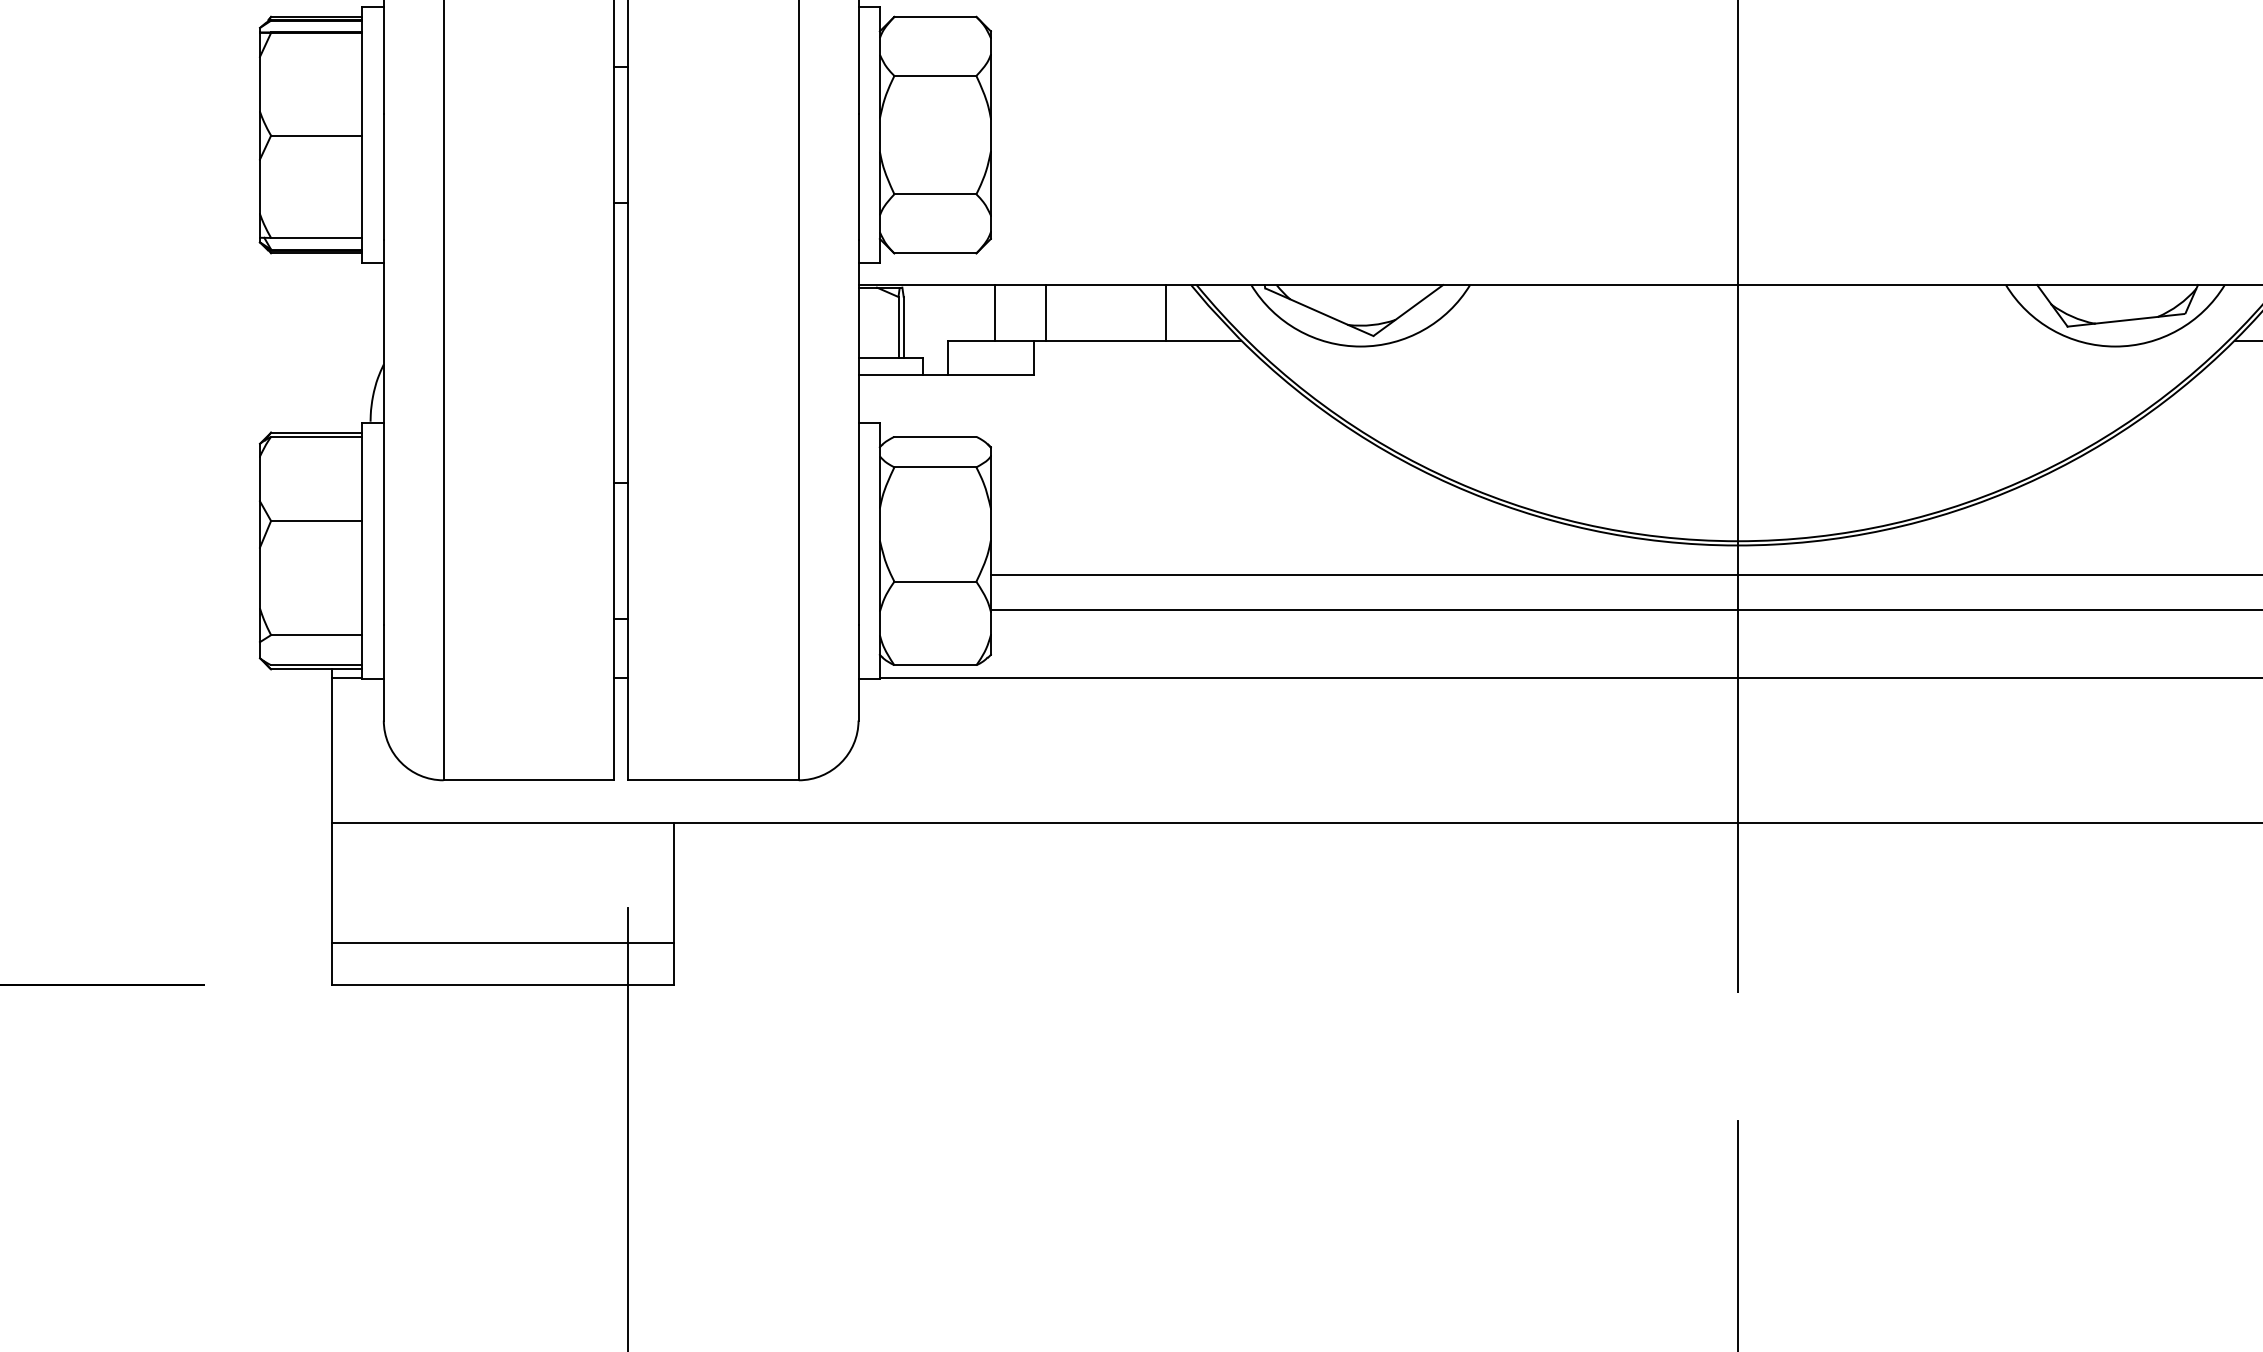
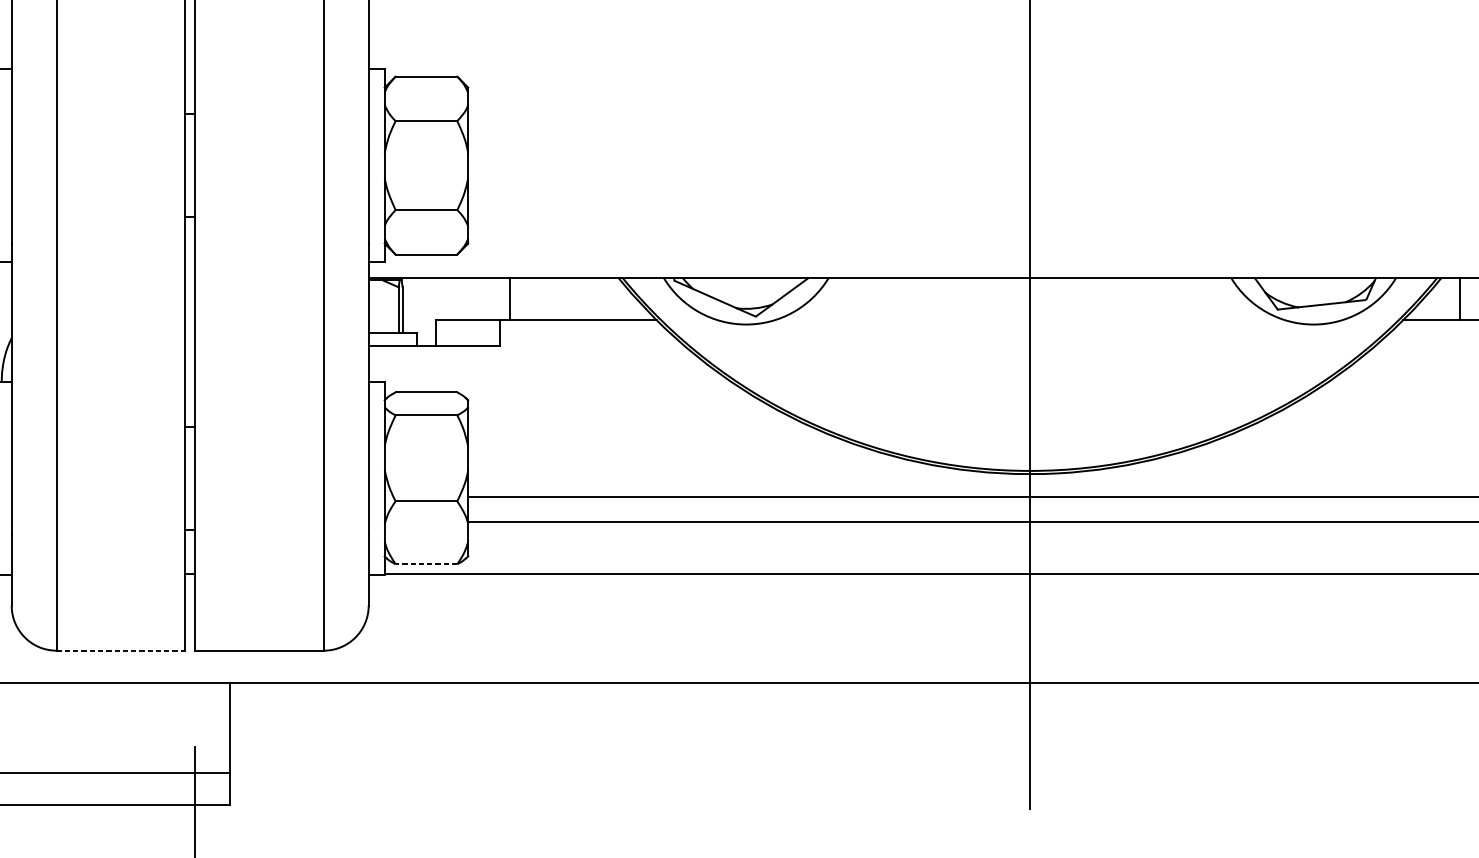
line: (995, 312) -> (471, 298), removed
line: (1165, 312) -> (599, 298), removed
line: (935, 665) -> (426, 564), solid -> dashed
line: (529, 780) -> (121, 650), solid -> dashed

